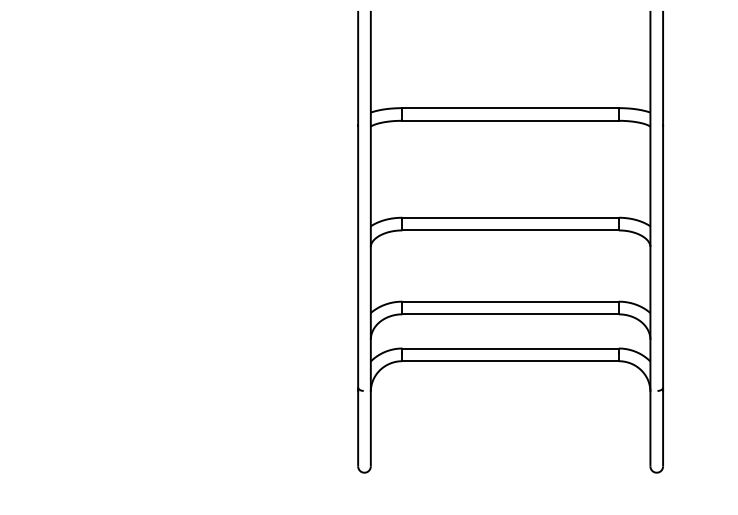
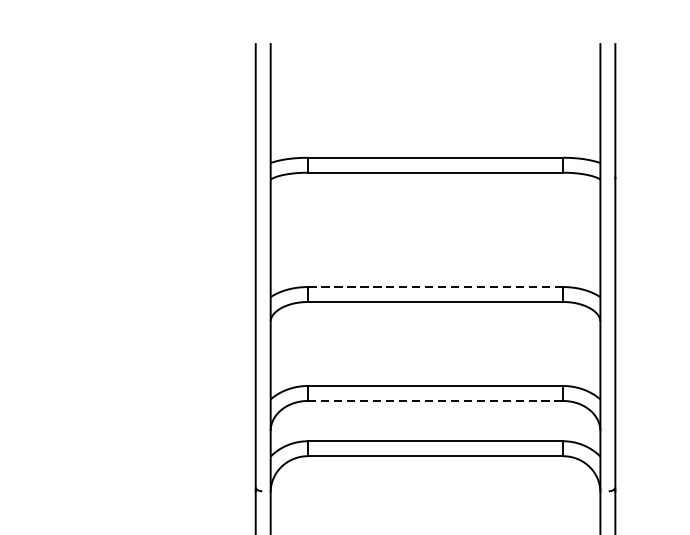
line: (510, 217) -> (435, 286), solid -> dashed
line: (511, 314) -> (436, 401), solid -> dashed

